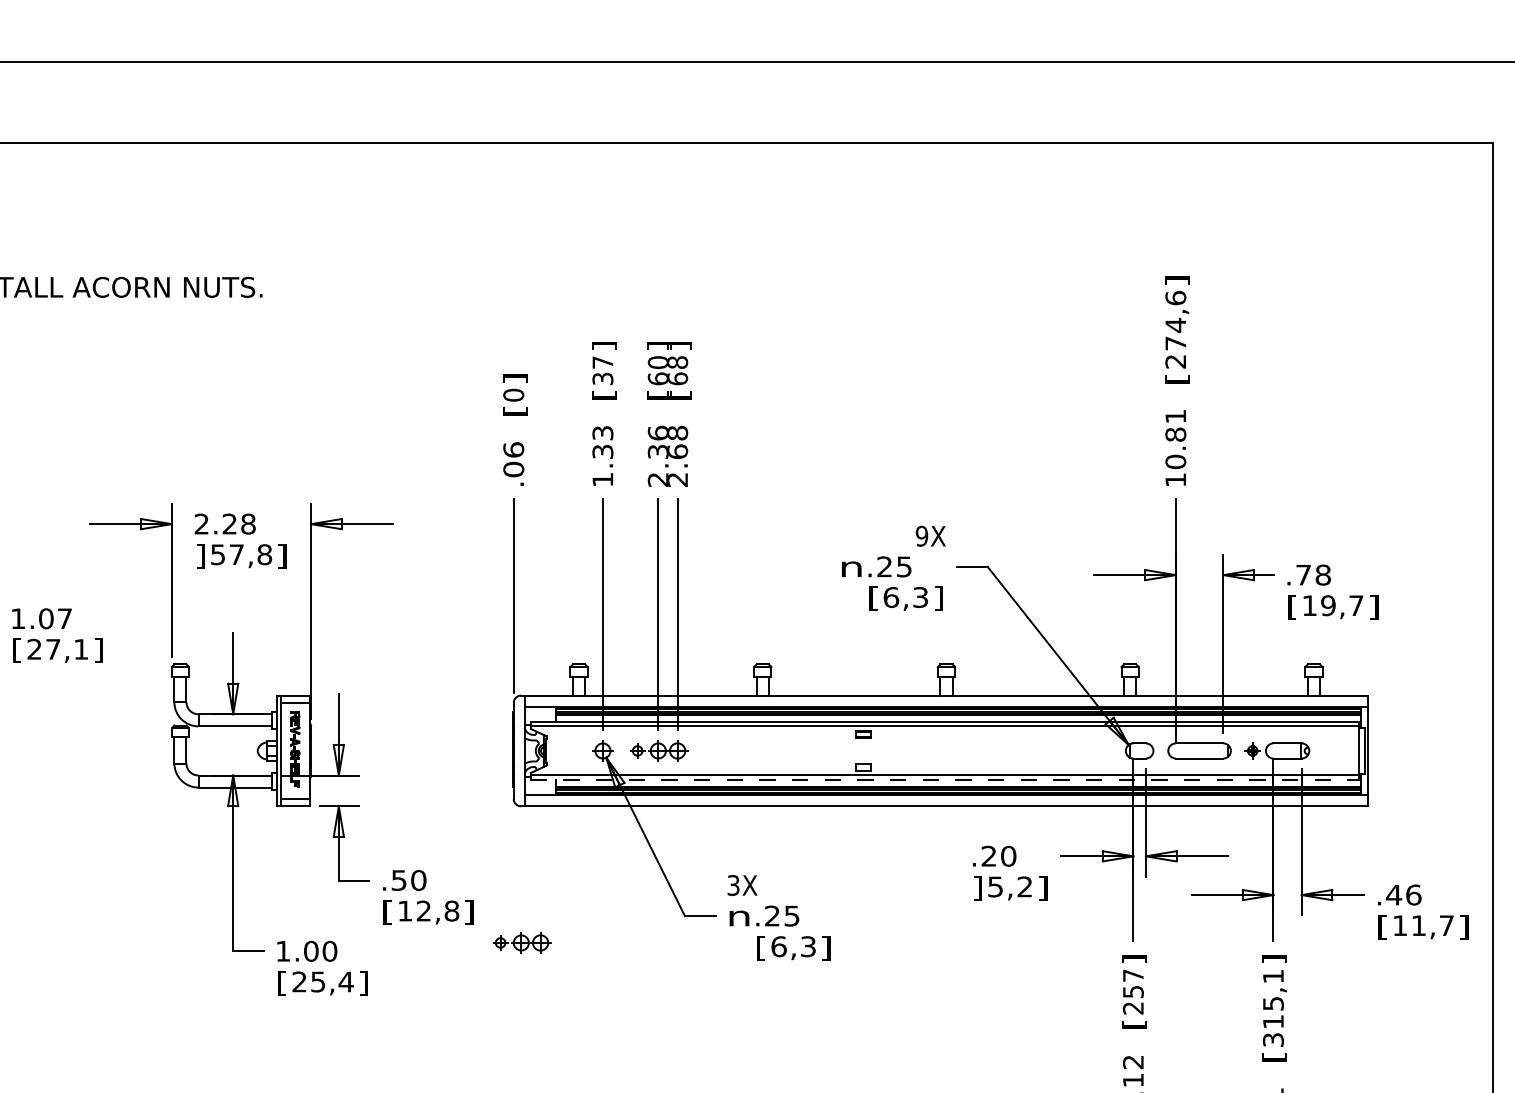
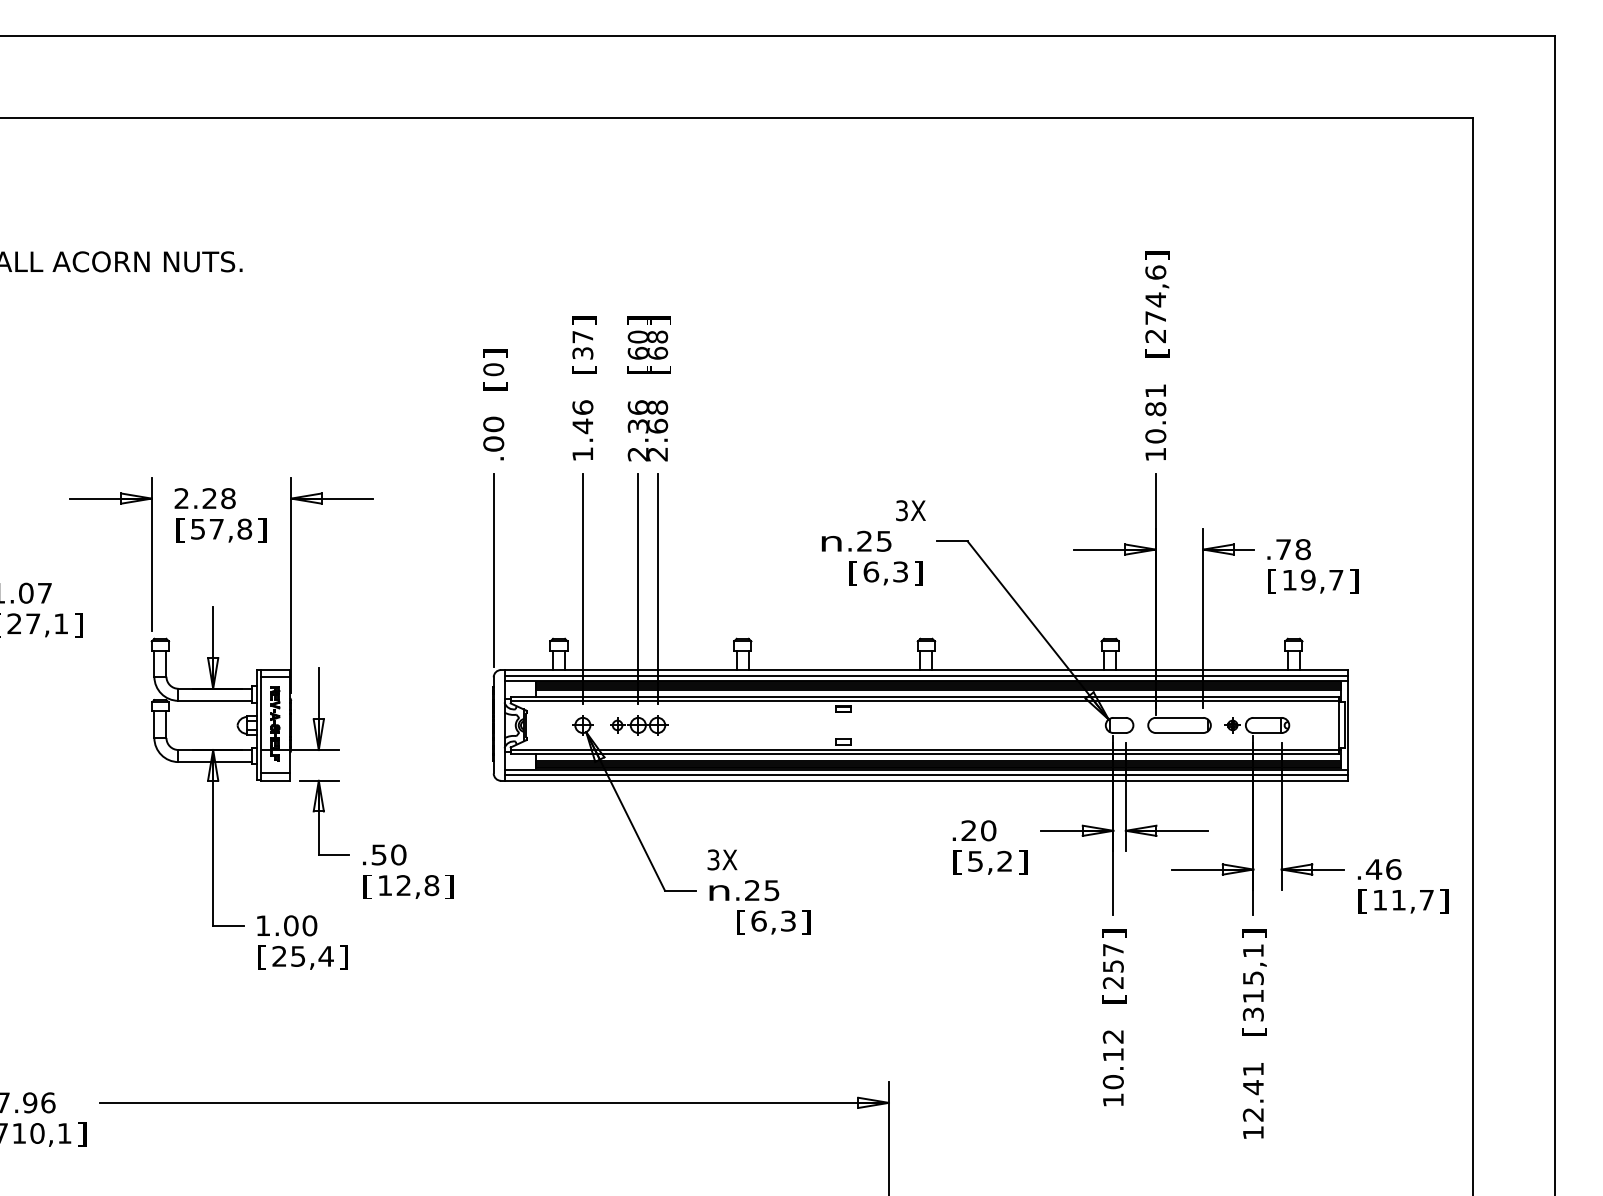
text: (602, 443) -> (582, 417), 1.33 -> 1.46
text: (513, 450) -> (493, 424), .06 -> .00
text: (921, 536) -> (901, 510), 9X -> 3X
text: (200, 556) -> (180, 530), ] -> [
line: (946, 702) -> (926, 676), added
line: (944, 780) -> (924, 754), dashed -> solid
line: (946, 800) -> (926, 774), added
text: (977, 888) -> (957, 862), ] -> [
part: (522, 943) -> (502, 917), removed

